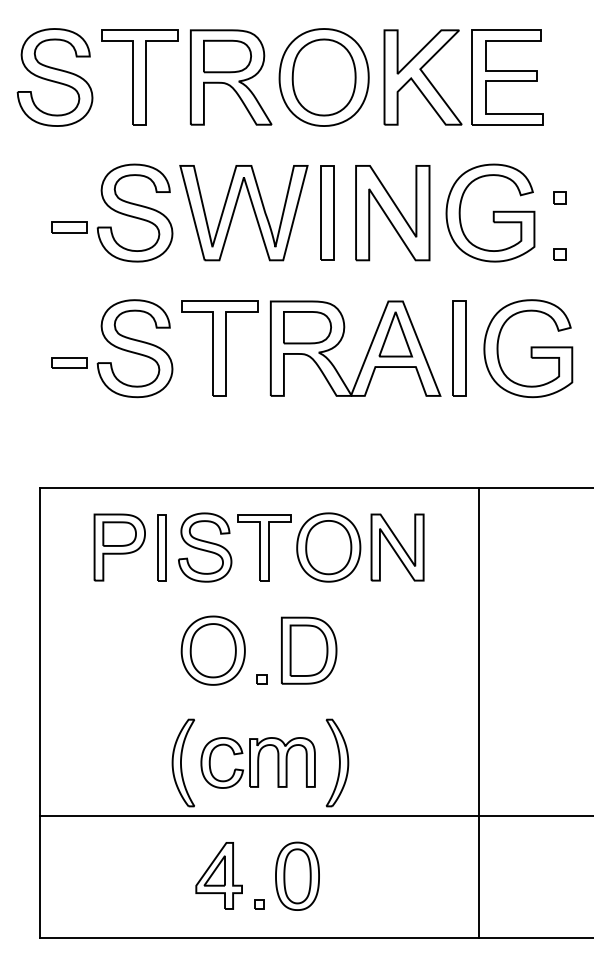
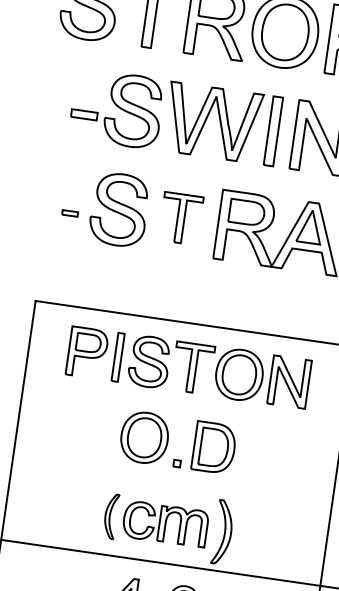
part: (219, 348) -> (180, 218), size x0.7
part: (69, 362) -> (70, 213), size x0.6
part: (182, 762) -> (110, 515), size x0.7

